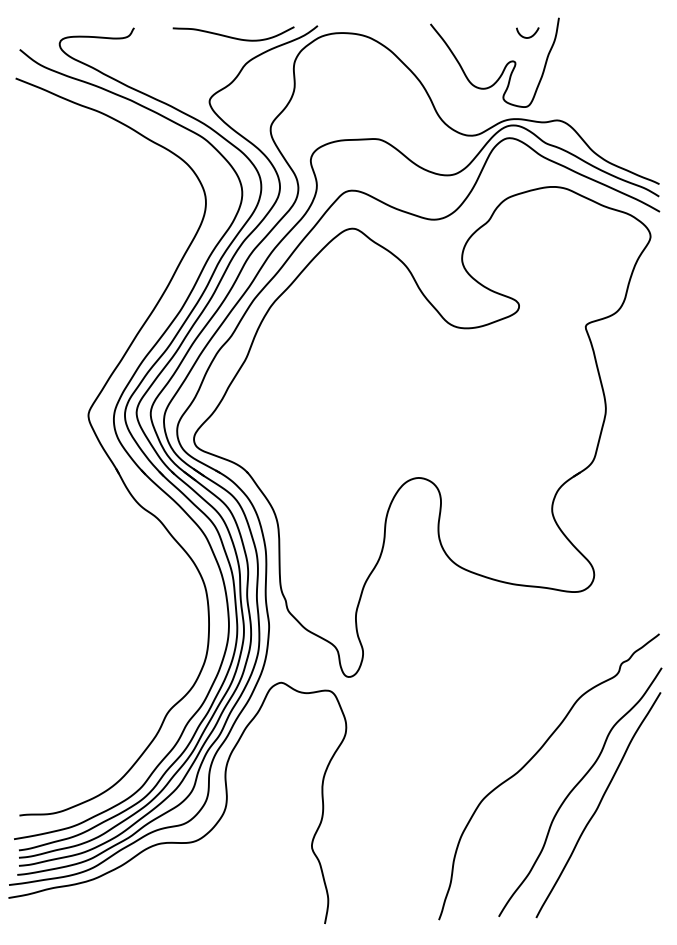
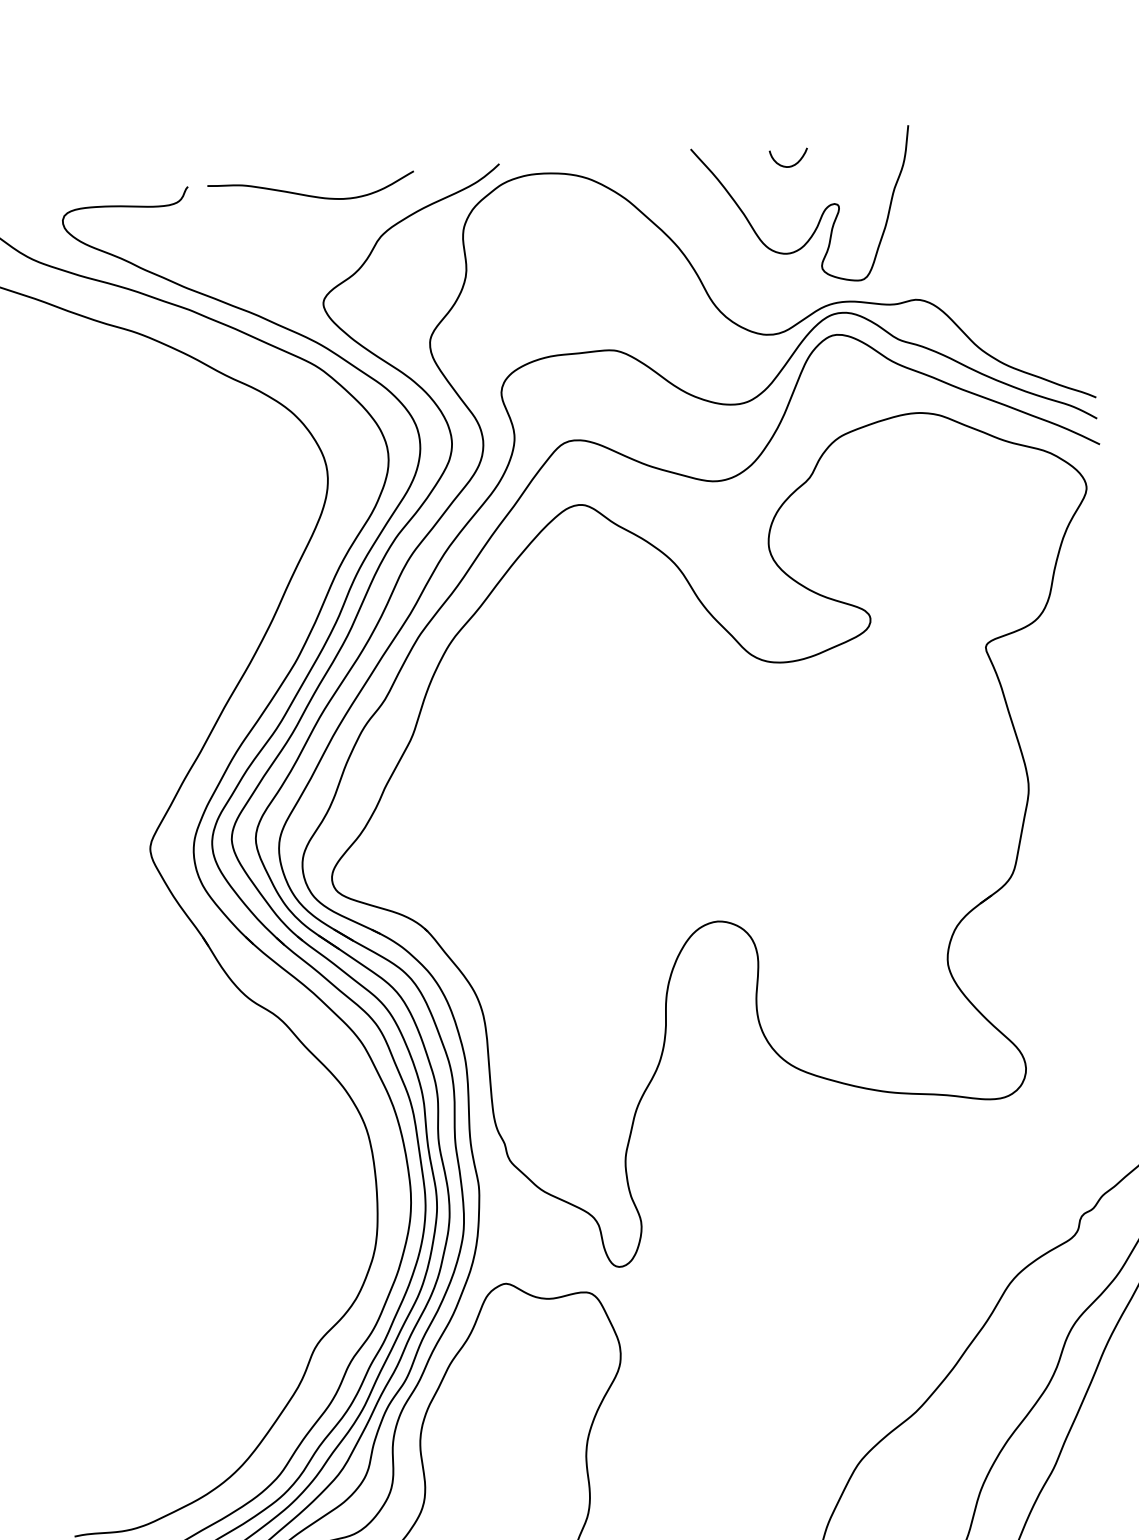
curve: (231, 36) -> (307, 193), moved
curve: (528, 36) -> (790, 164), moved

